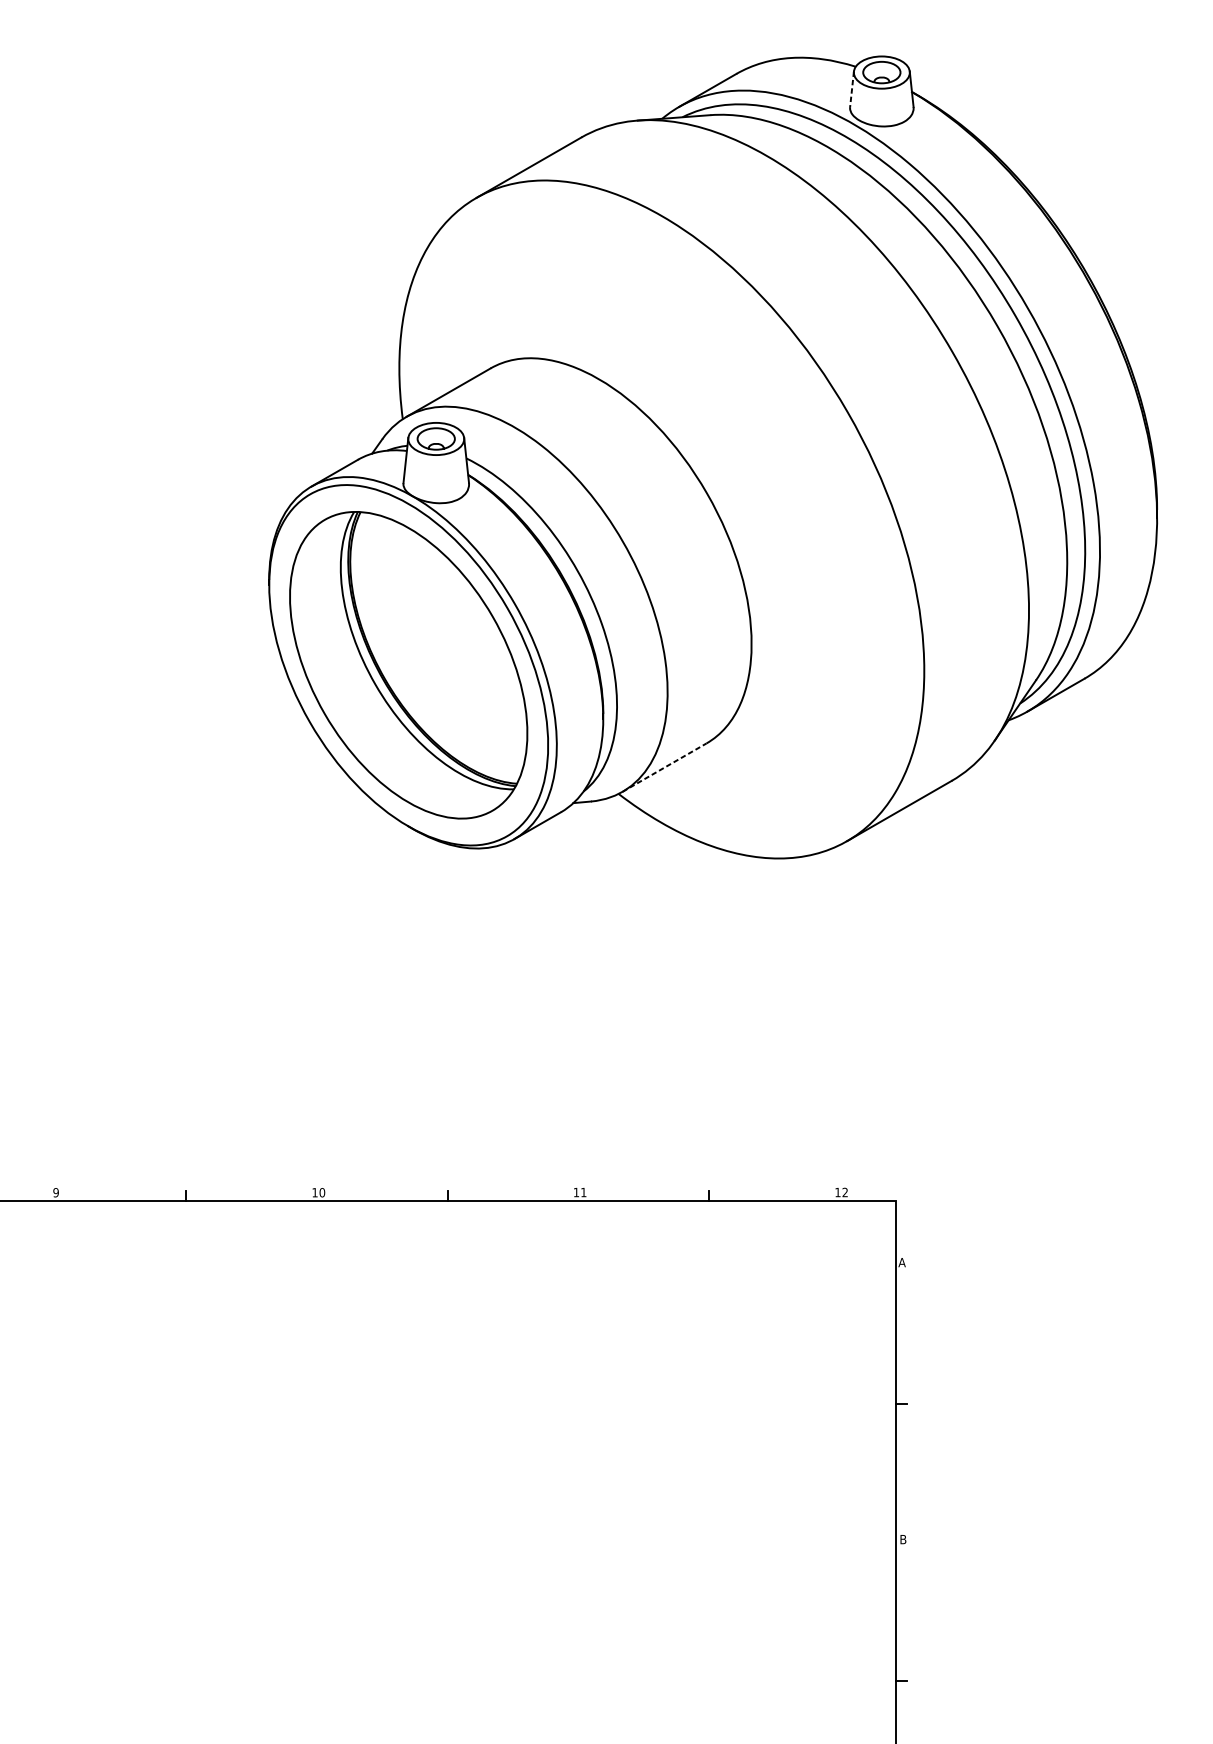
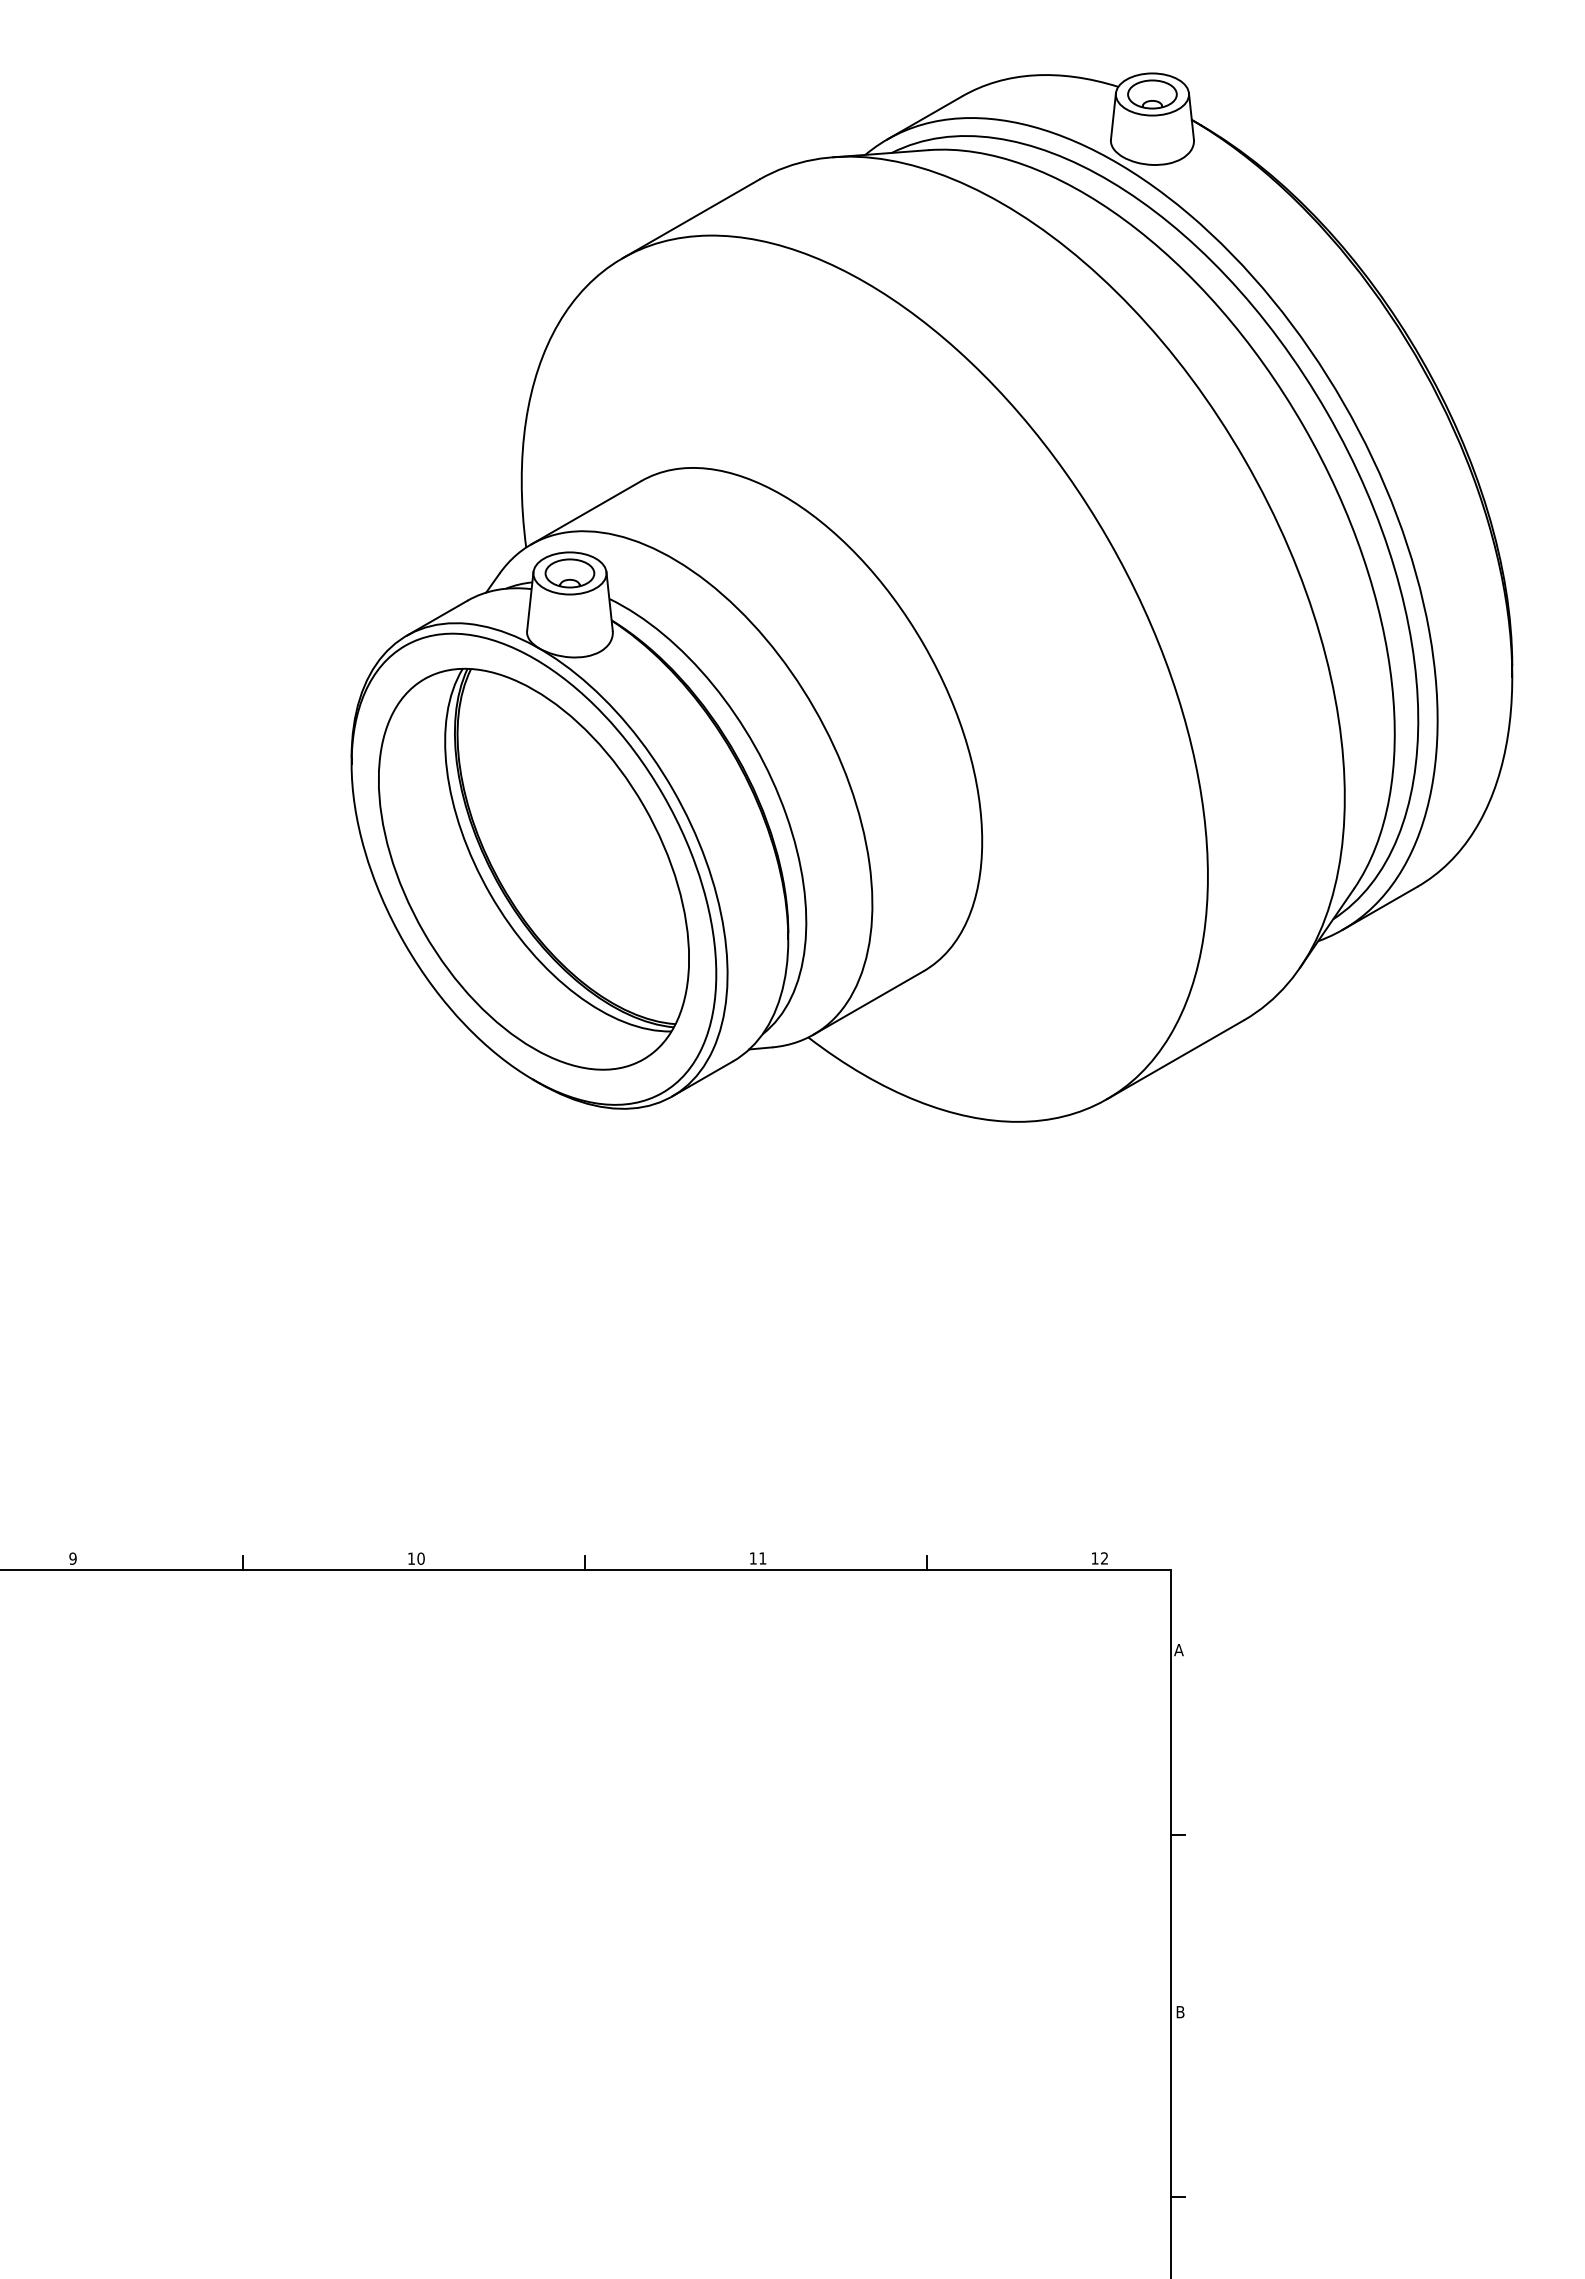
line: (852, 89) -> (1113, 116), dashed -> solid
line: (664, 767) -> (868, 1002), dashed -> solid

